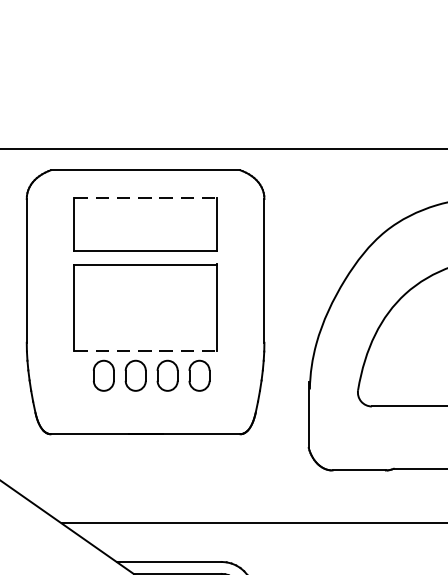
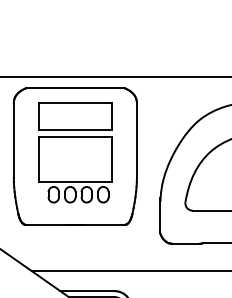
line: (145, 197) -> (75, 102), dashed -> solid
line: (145, 350) -> (75, 181), dashed -> solid

